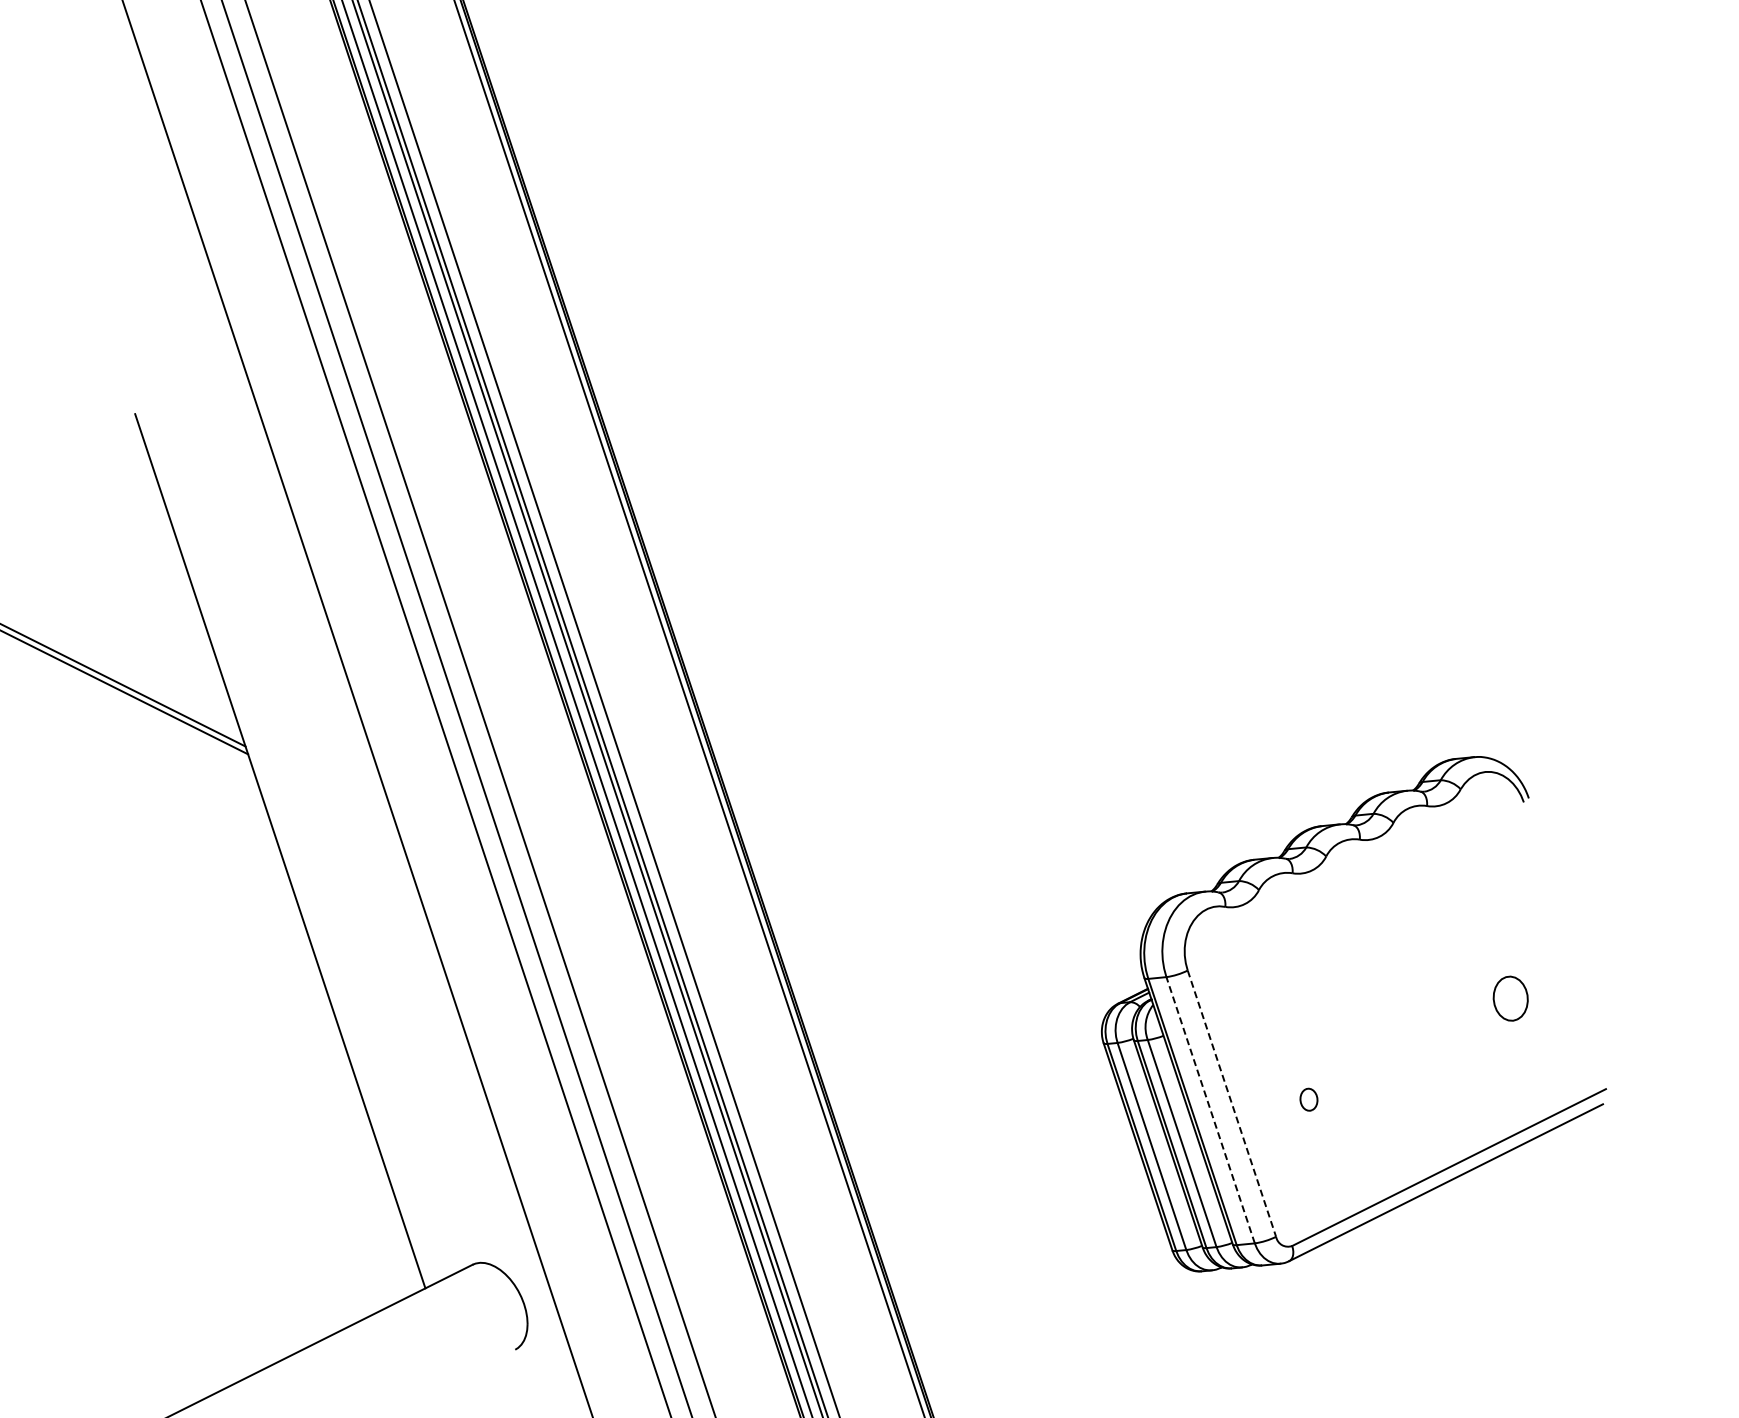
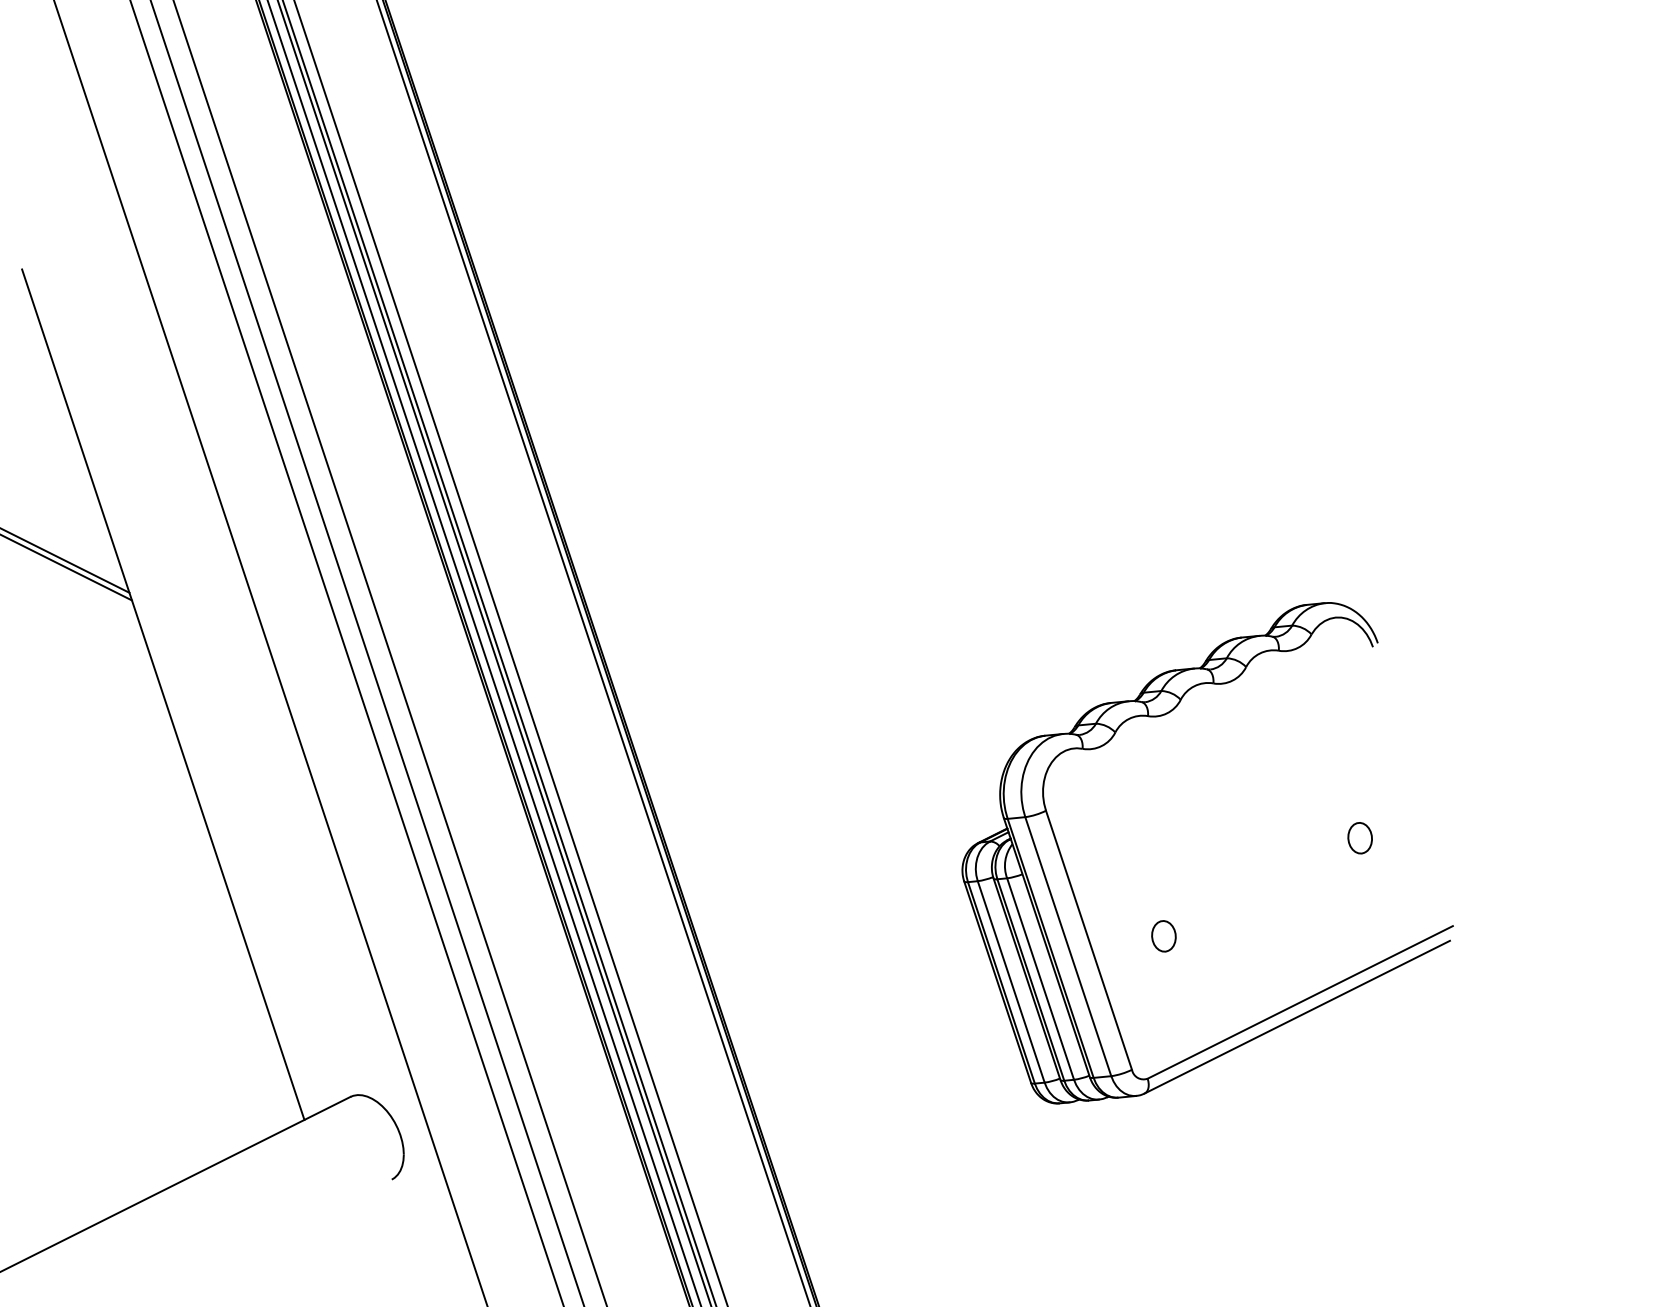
part: (1510, 998) -> (1360, 837), size x0.71
part: (1308, 1099) -> (1163, 936), size x1.43
line: (1232, 1104) -> (1089, 941), dashed -> solid
line: (1210, 1109) -> (1068, 945), dashed -> solid

